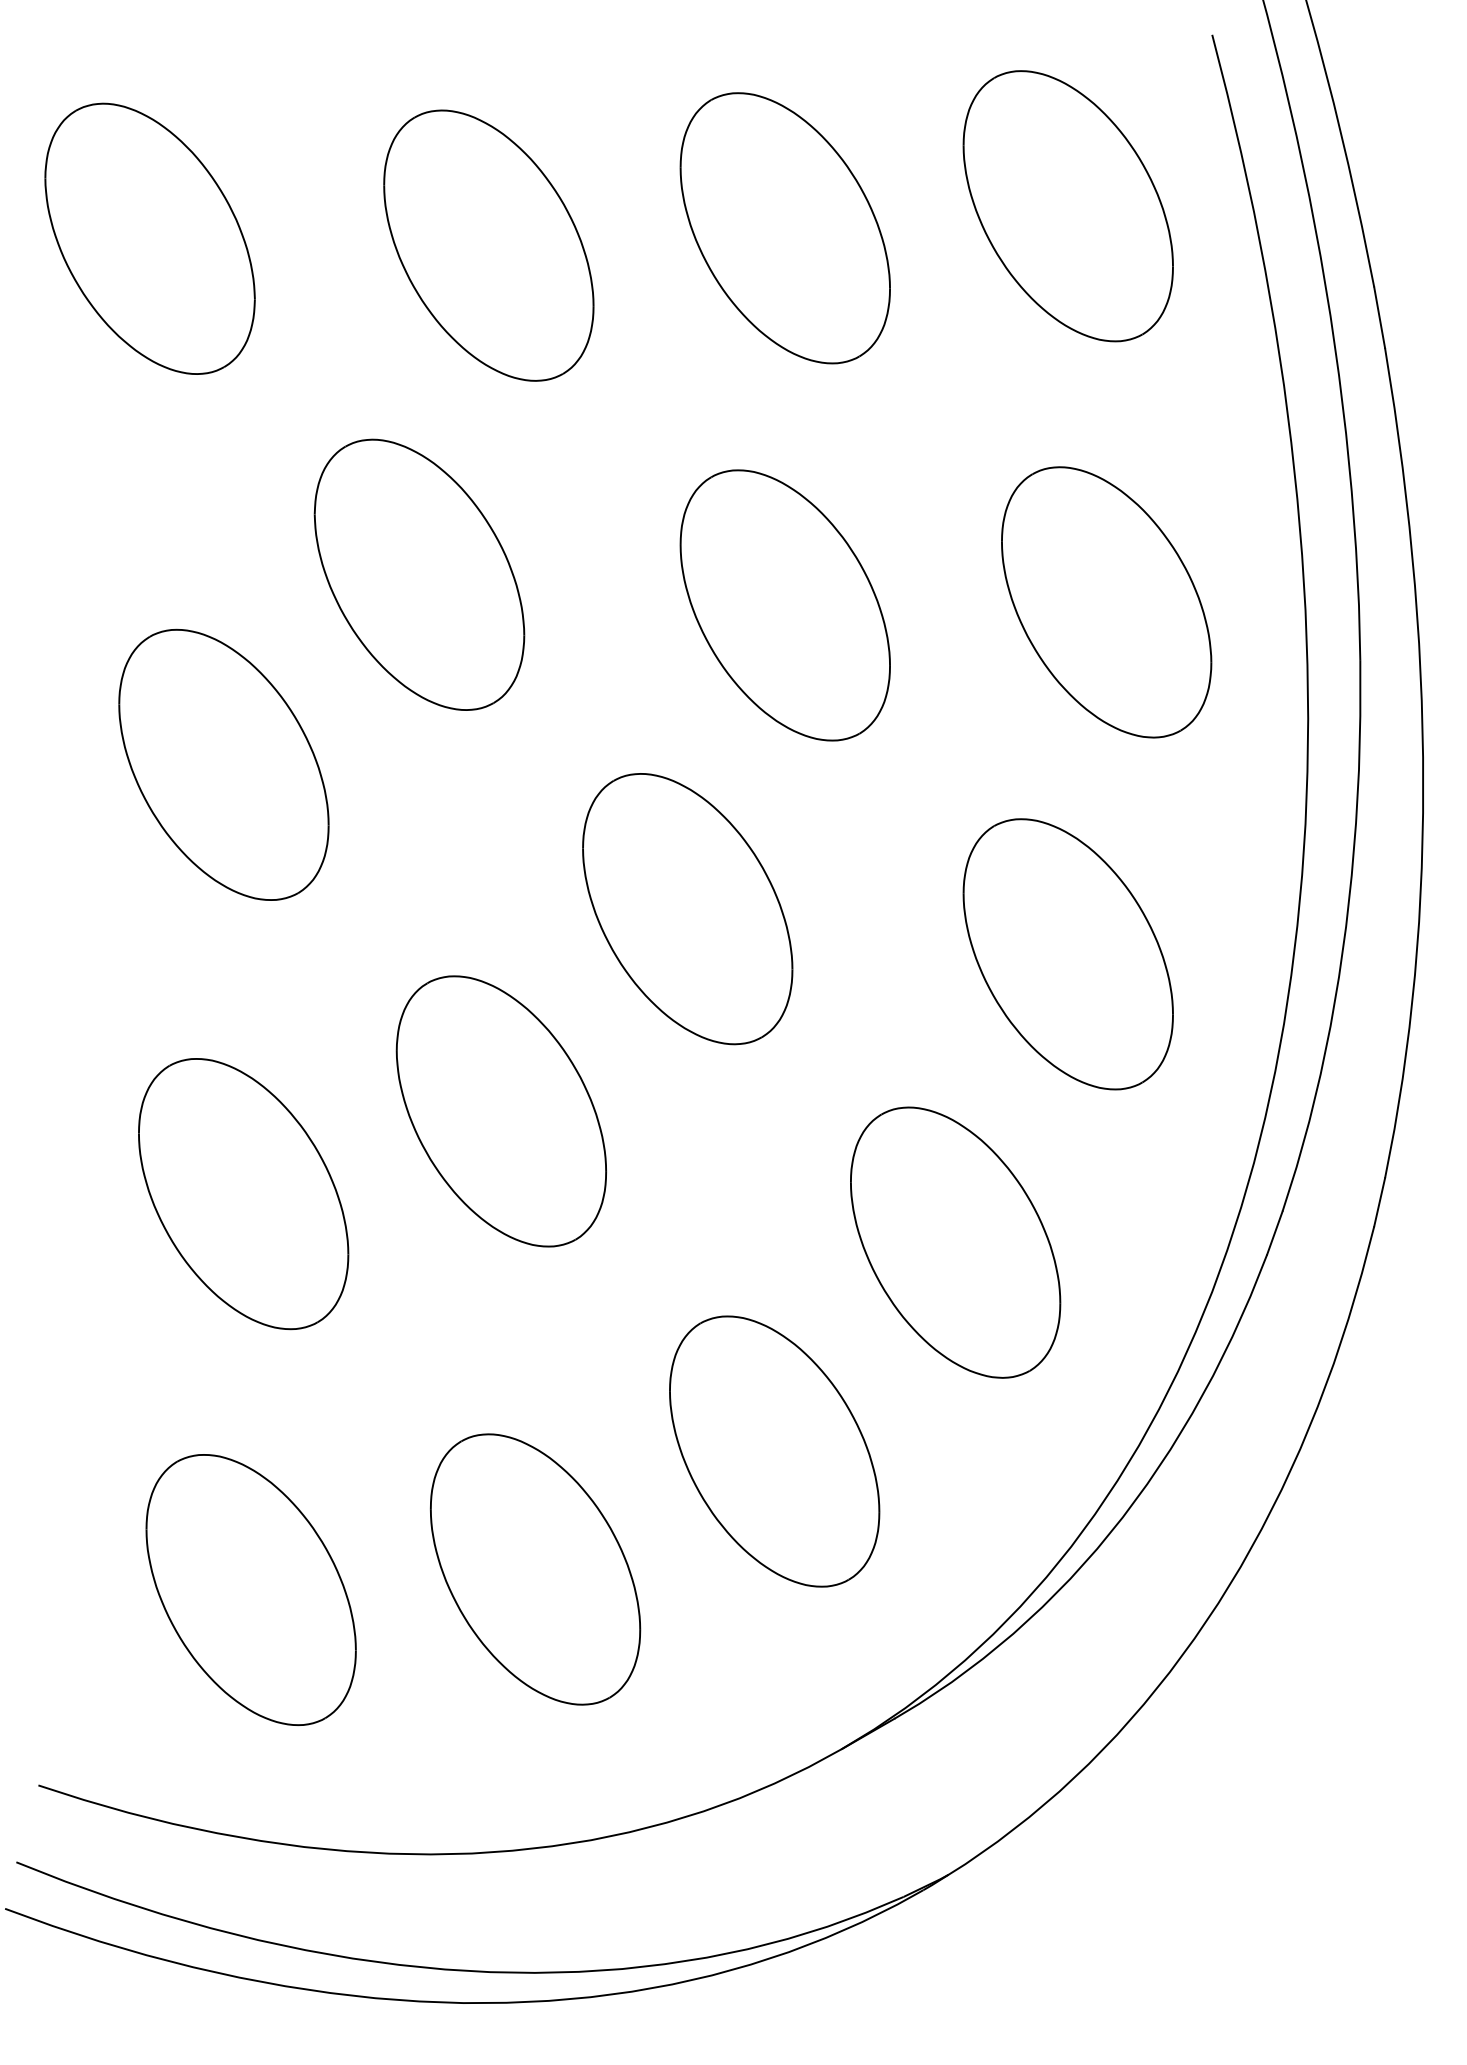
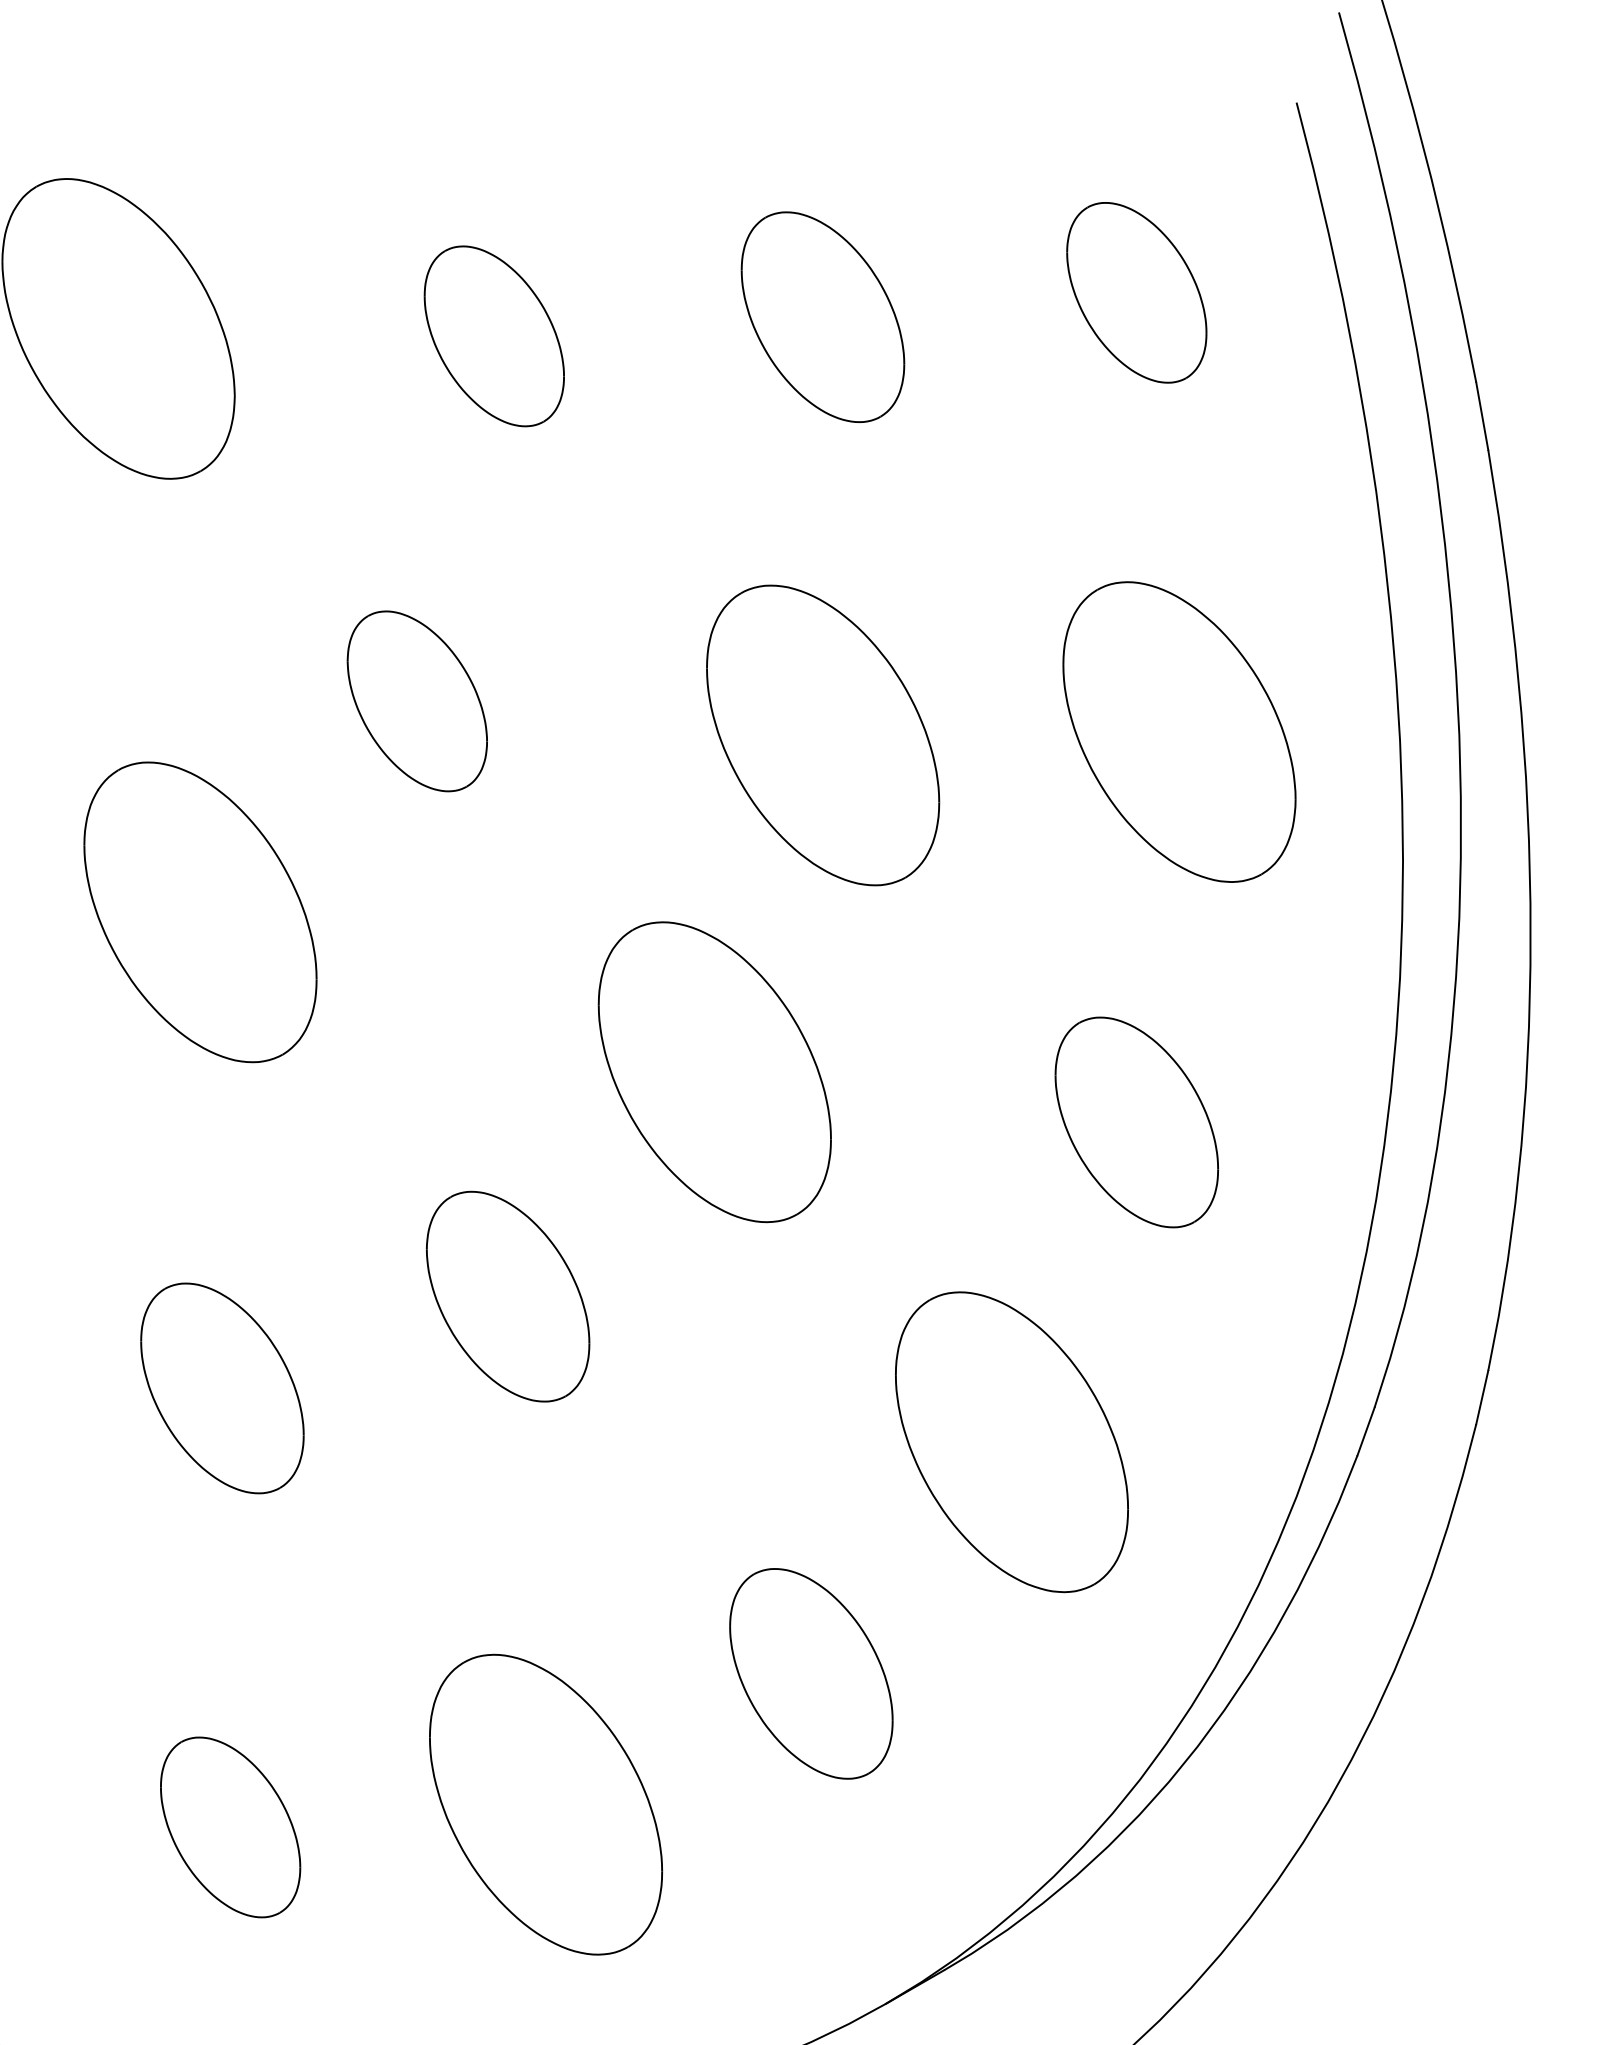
part: (1067, 206) -> (1136, 293), size x0.6
part: (784, 228) -> (822, 317), size x0.7
part: (488, 245) -> (493, 336), size x0.6
part: (419, 574) -> (417, 701), size x0.6
part: (1067, 954) -> (1136, 1122), size x0.7
part: (500, 1111) -> (507, 1296), size x0.7
part: (243, 1194) -> (222, 1388), size x0.7
part: (774, 1451) -> (811, 1673), size x0.7
part: (250, 1589) -> (229, 1826), size x0.6

